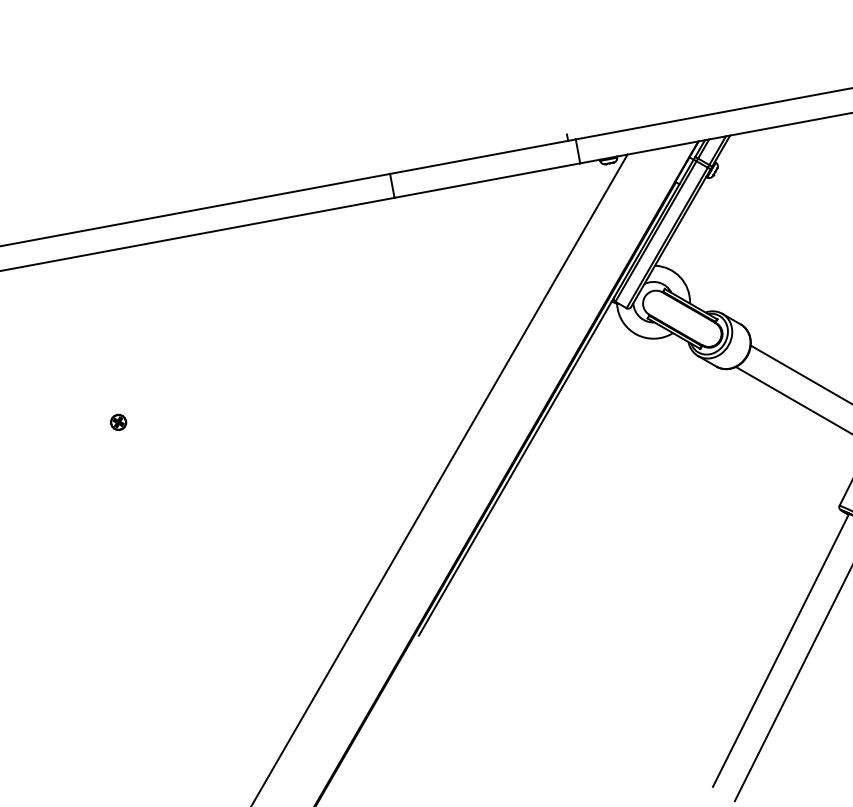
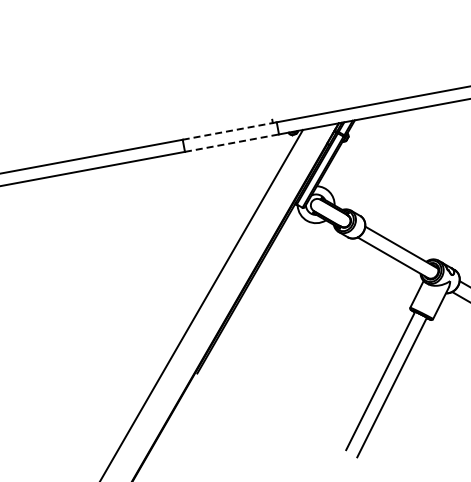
line: (482, 157) -> (229, 131), solid -> dashed
line: (488, 181) -> (232, 143), solid -> dashed
part: (117, 422) -> (44, 265), removed

